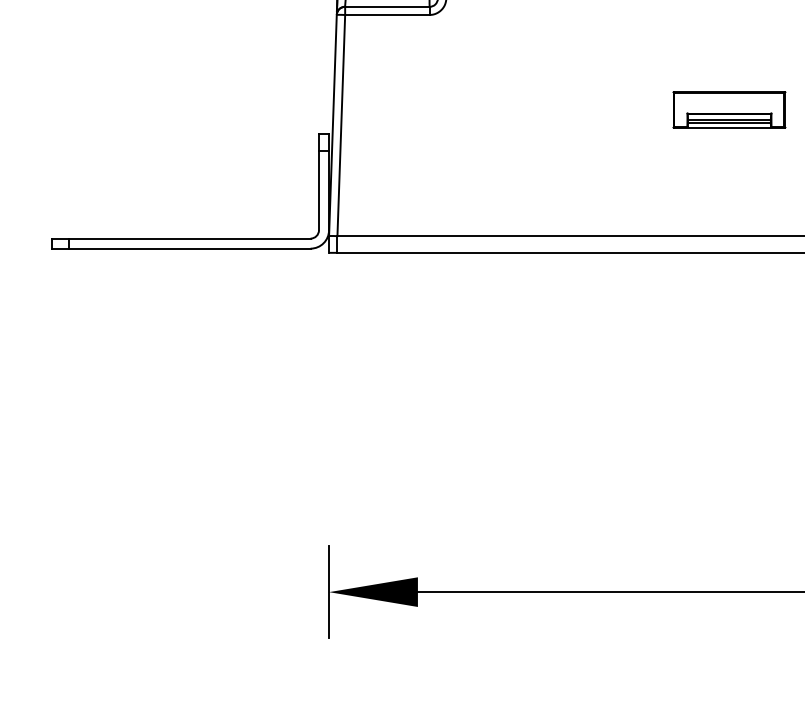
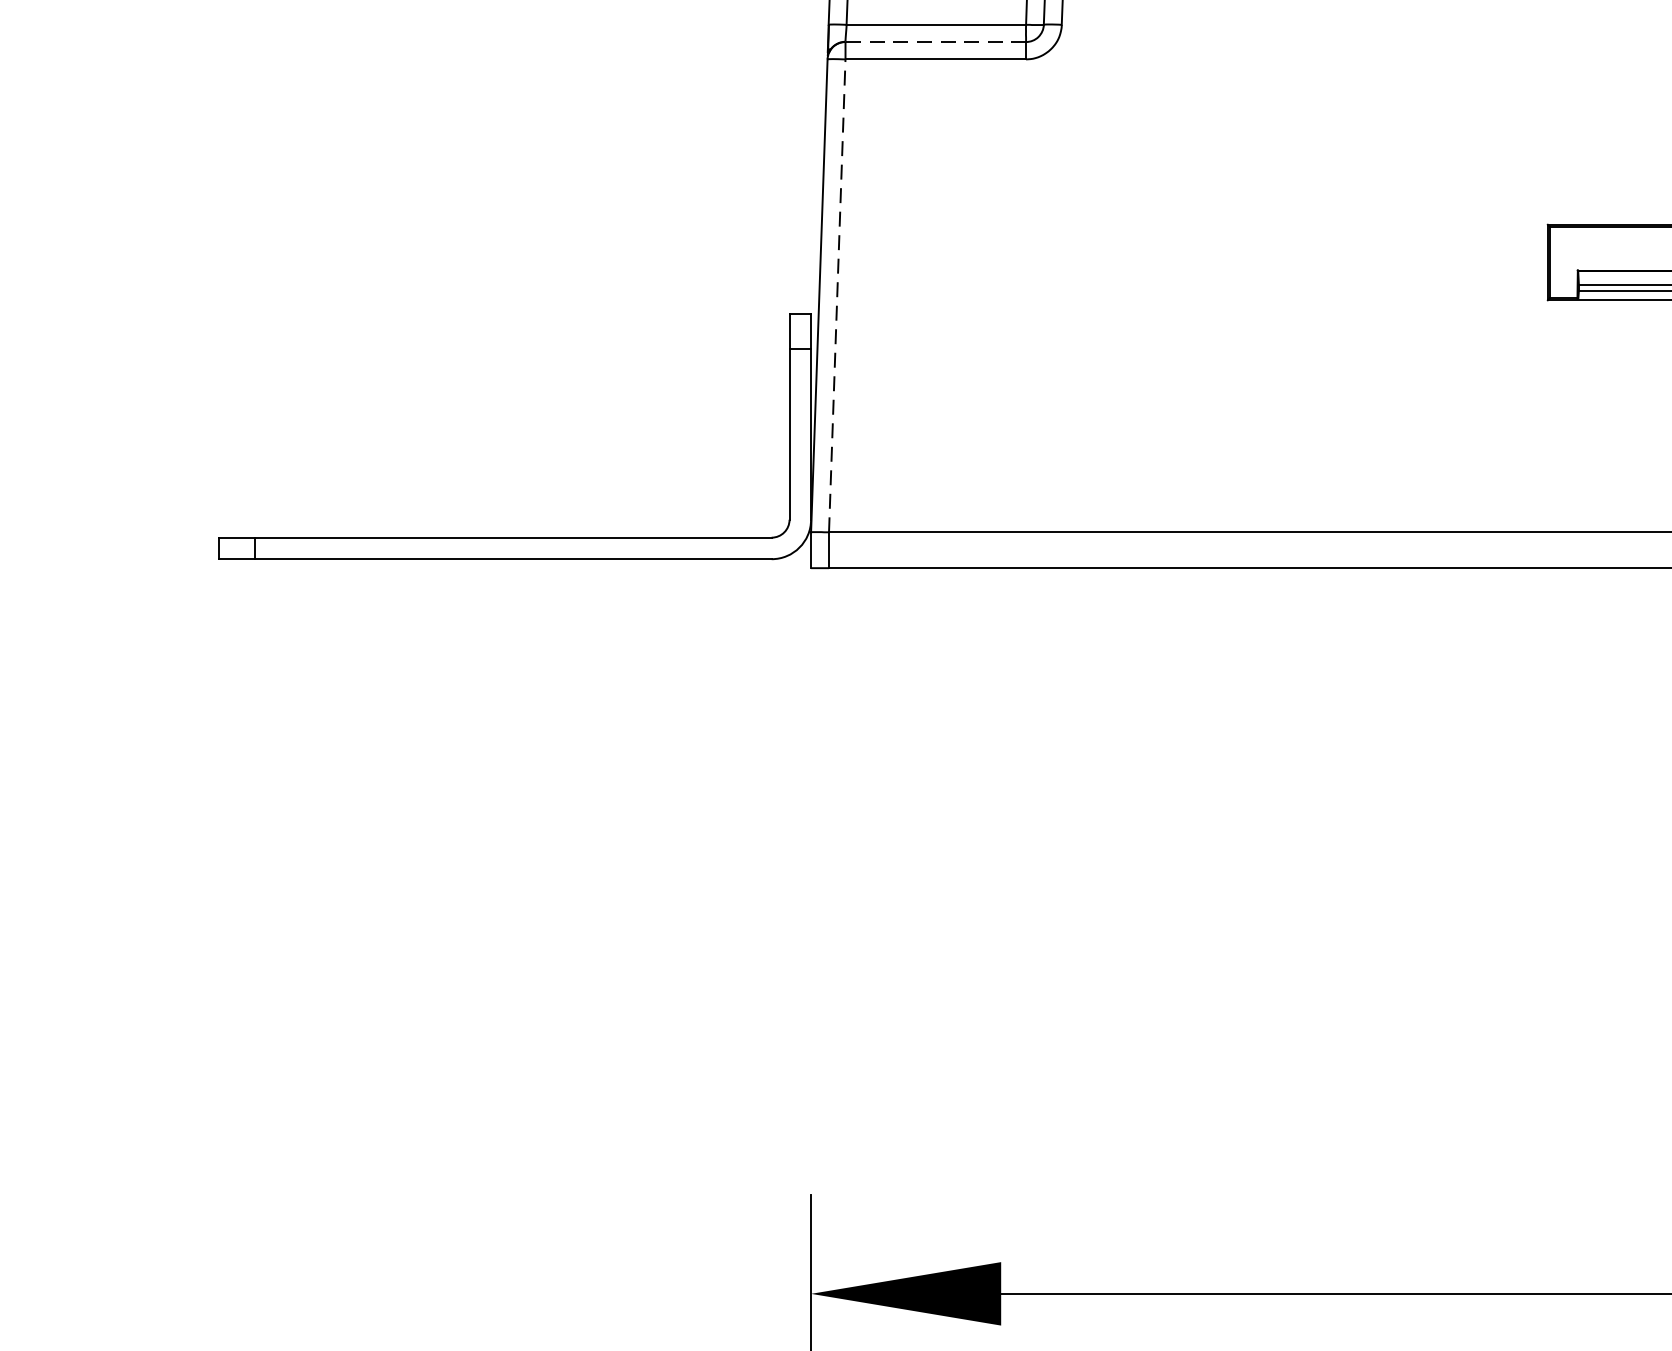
line: (386, 6) -> (933, 41), solid -> dashed
line: (341, 125) -> (837, 295), solid -> dashed

